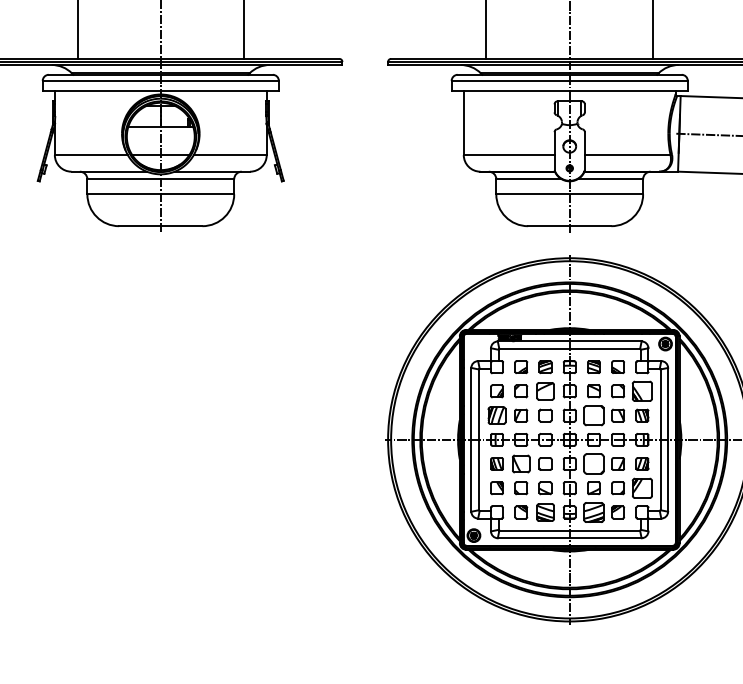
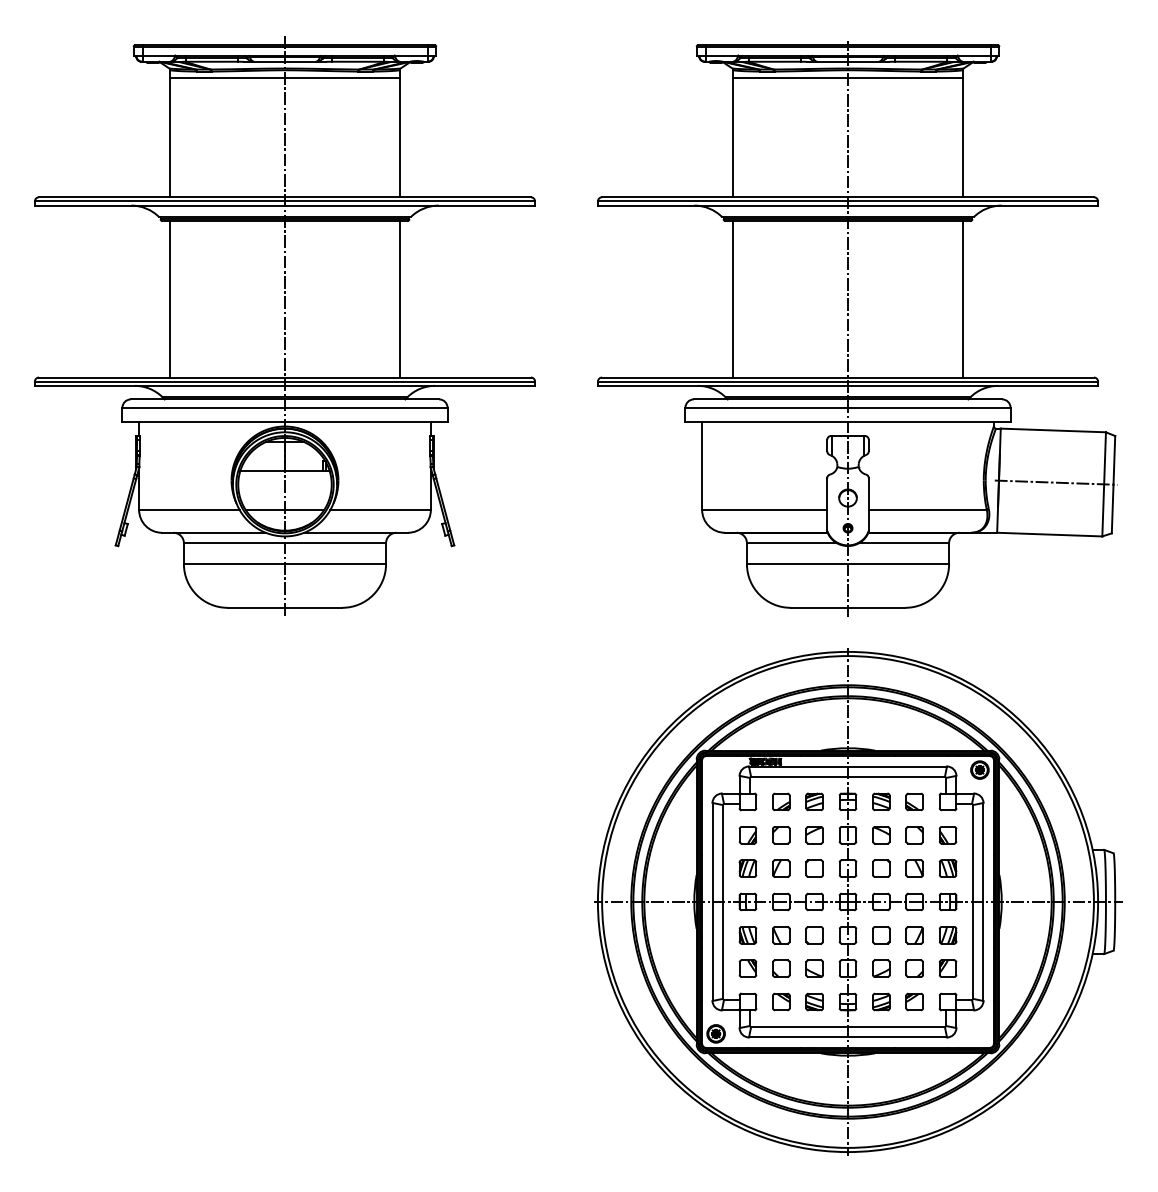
part: (545, 391) -> (814, 835), size x0.71
part: (641, 391) -> (947, 835), size x0.62
part: (496, 415) -> (747, 868), size x0.71
part: (594, 415) -> (881, 868), size x0.62
part: (521, 464) -> (781, 935), size x0.71
part: (594, 464) -> (881, 935), size x0.62
part: (641, 488) -> (947, 968), size x0.62
part: (545, 512) -> (814, 1001), size x0.71
part: (594, 512) -> (881, 1001), size x0.62

